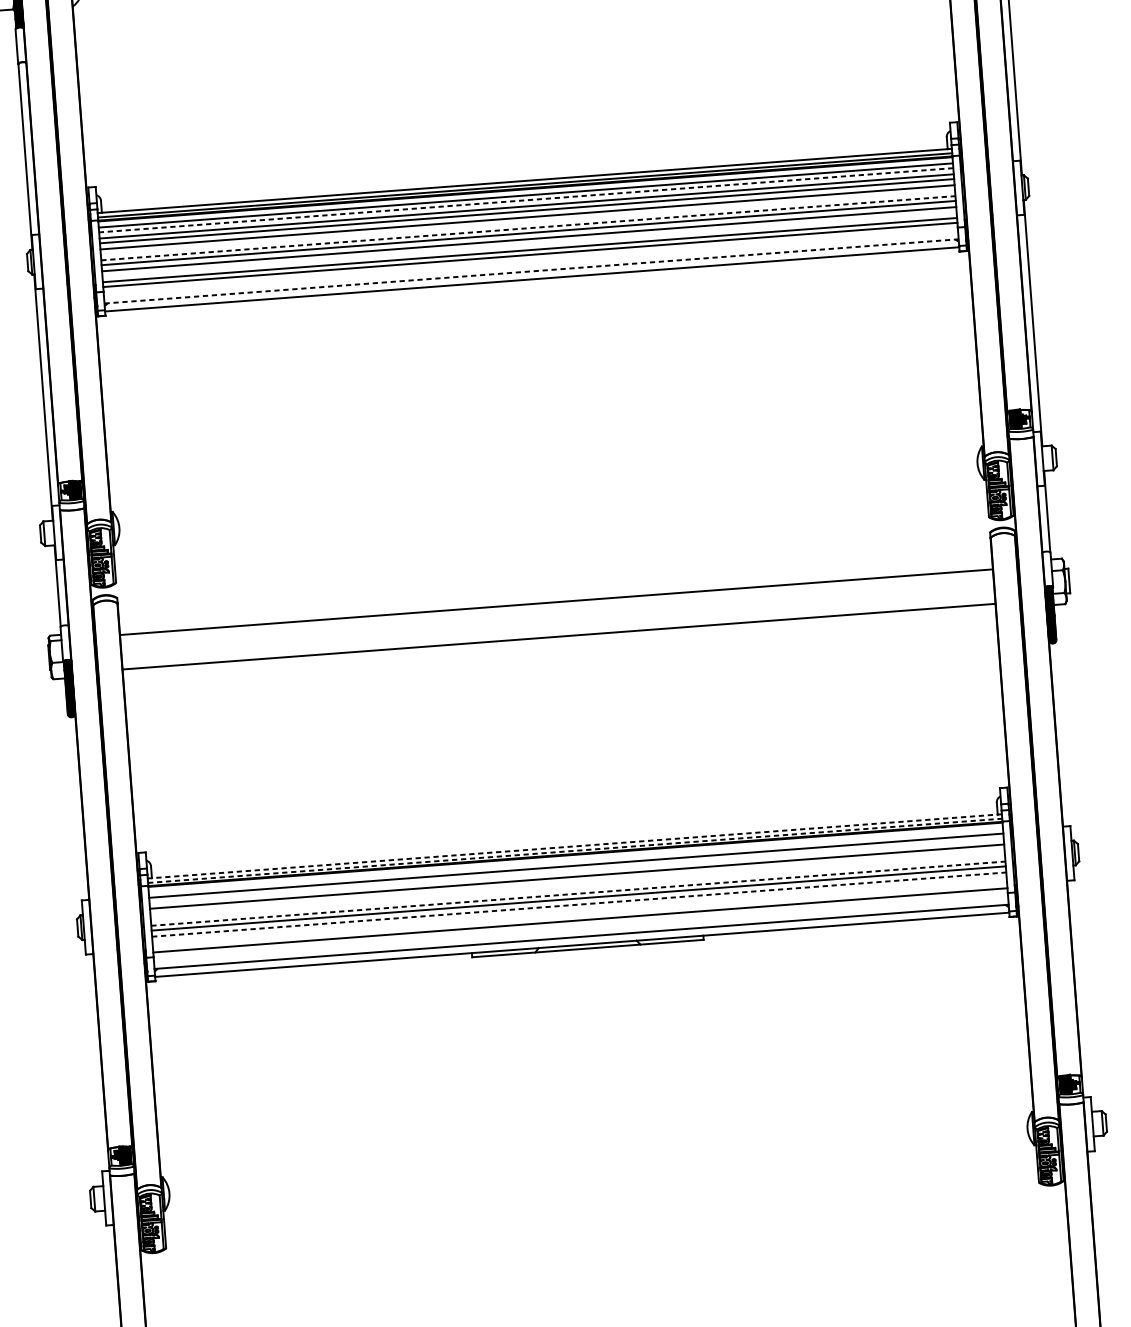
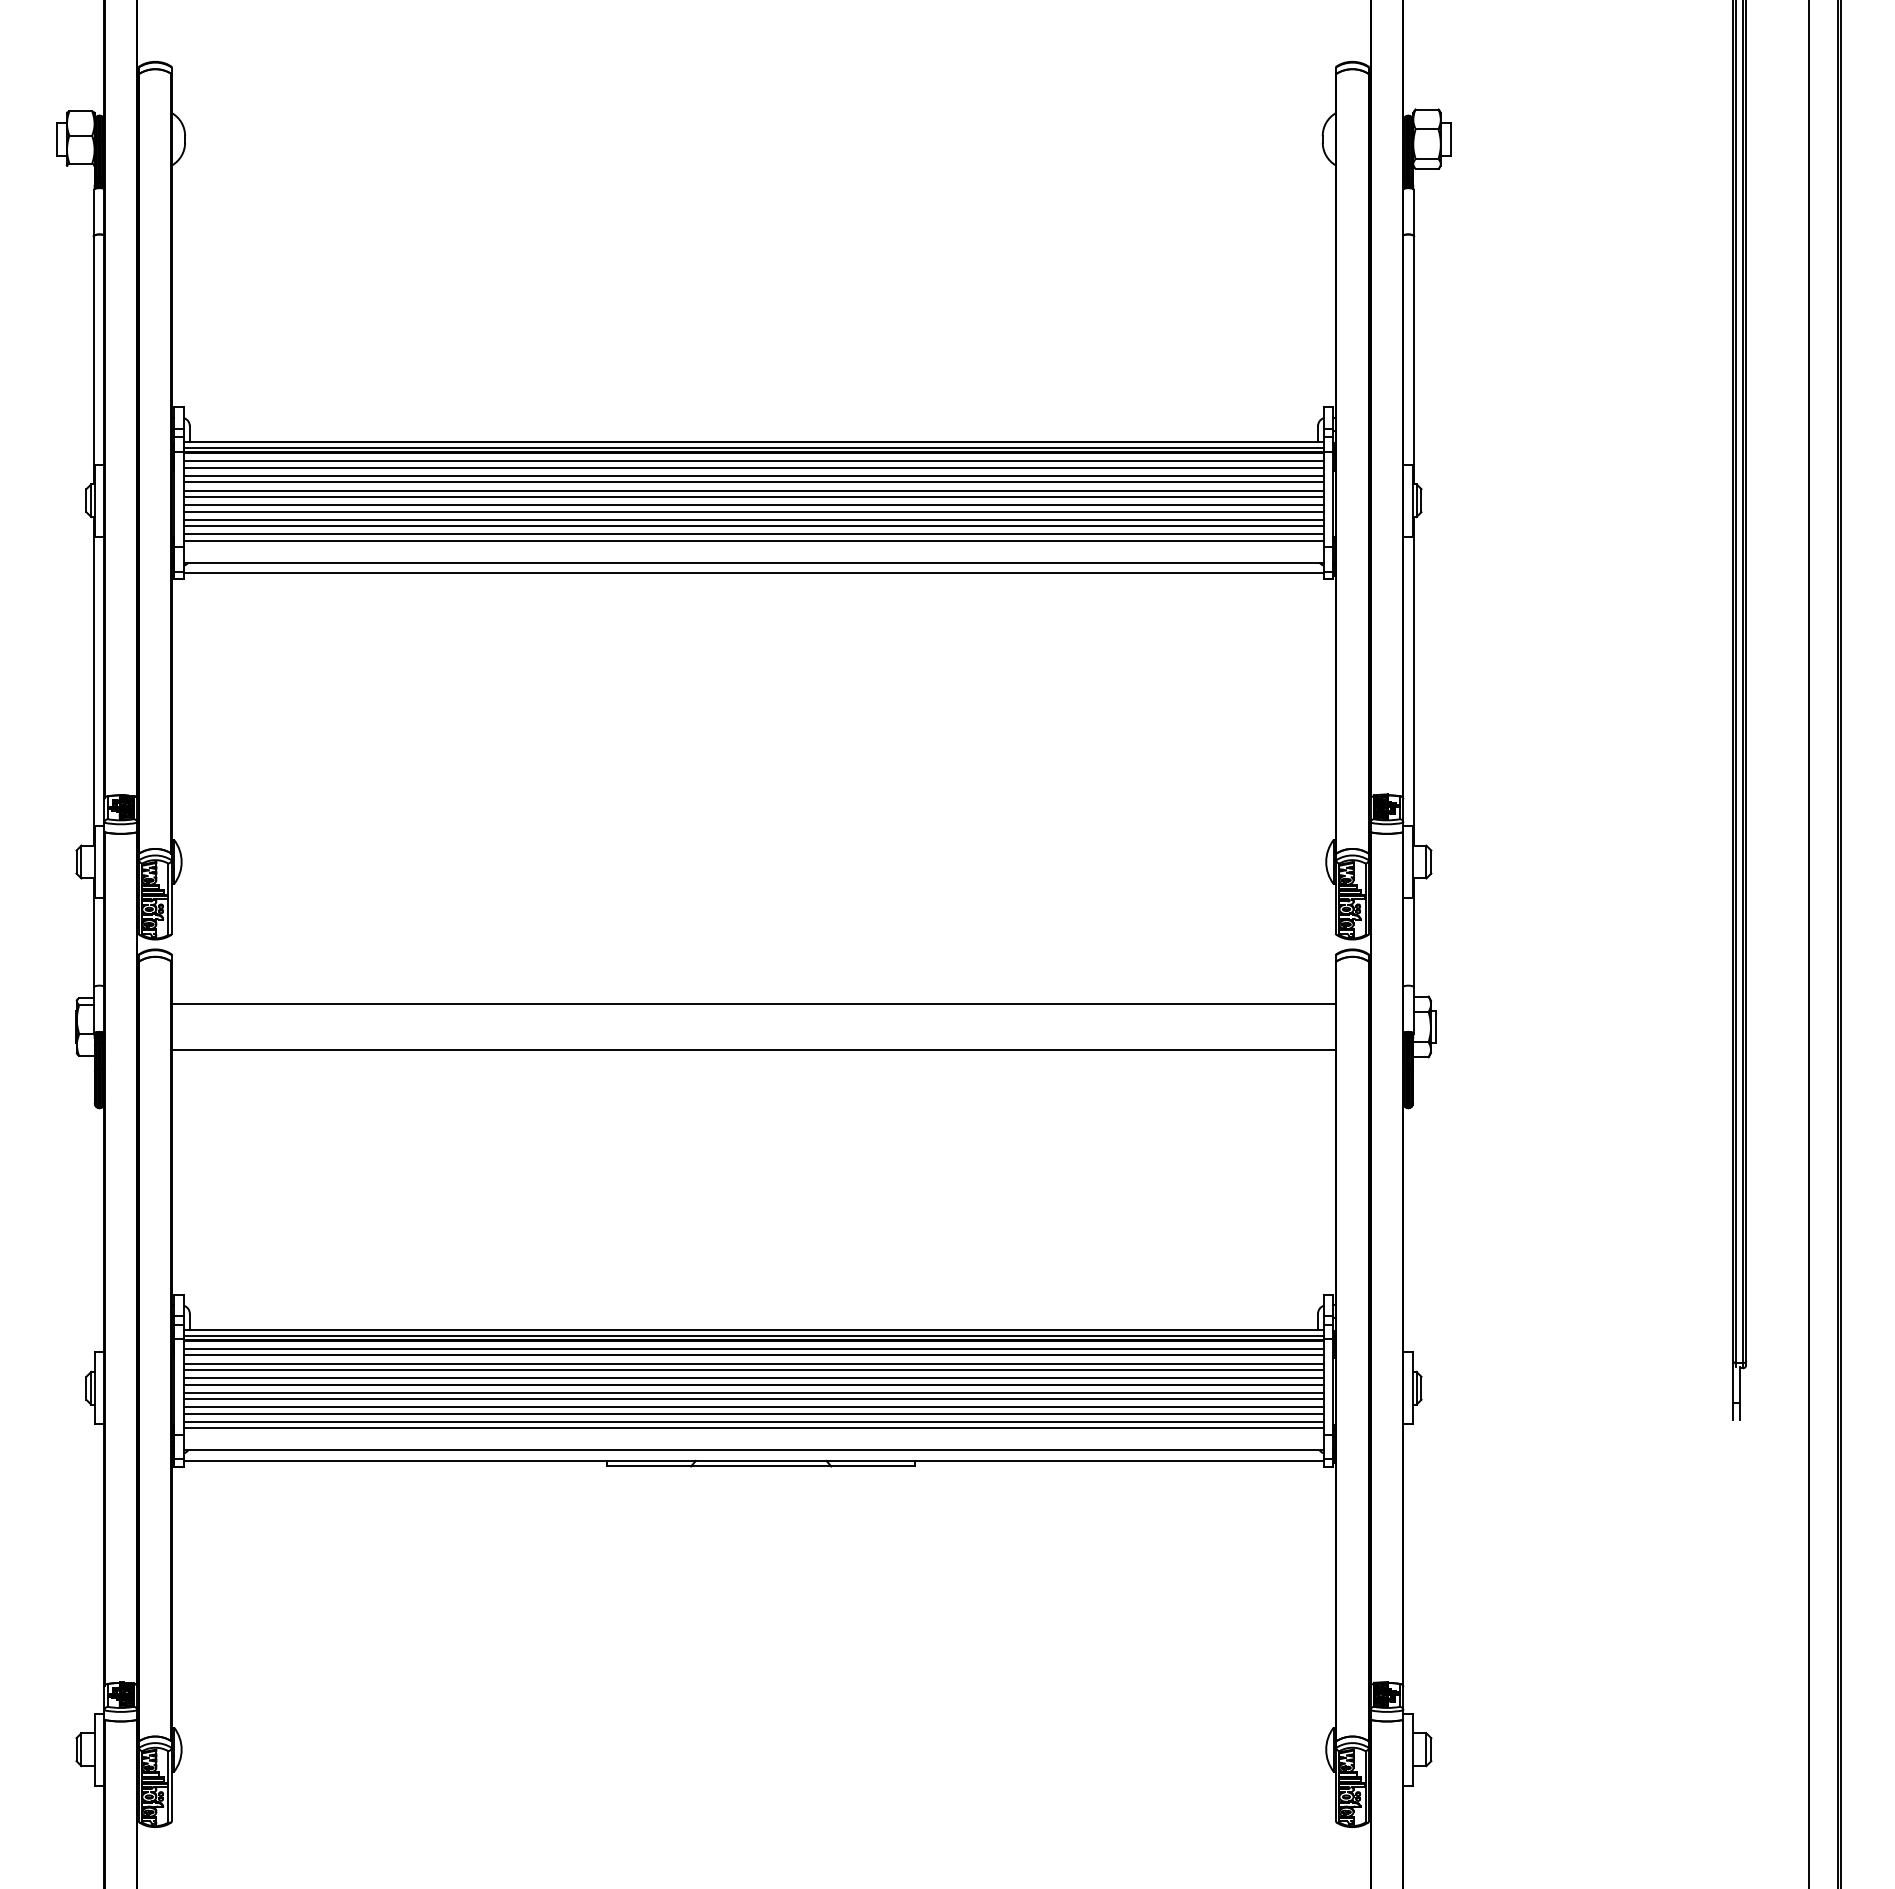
line: (525, 200) -> (753, 467), dashed -> solid
line: (527, 221) -> (753, 496), added
line: (528, 228) -> (753, 505), dashed -> solid
line: (529, 244) -> (753, 526), added
line: (531, 271) -> (753, 562), dashed -> solid
line: (574, 846) -> (753, 1329), dashed -> solid
line: (574, 850) -> (753, 1335), dashed -> solid
line: (575, 861) -> (753, 1349), added
line: (576, 871) -> (753, 1363), added
line: (577, 883) -> (753, 1378), added
line: (577, 887) -> (753, 1384), added
line: (578, 893) -> (753, 1392), dashed -> solid
line: (578, 904) -> (753, 1407), dashed -> solid
line: (579, 909) -> (753, 1413), added
line: (579, 915) -> (753, 1421), added

